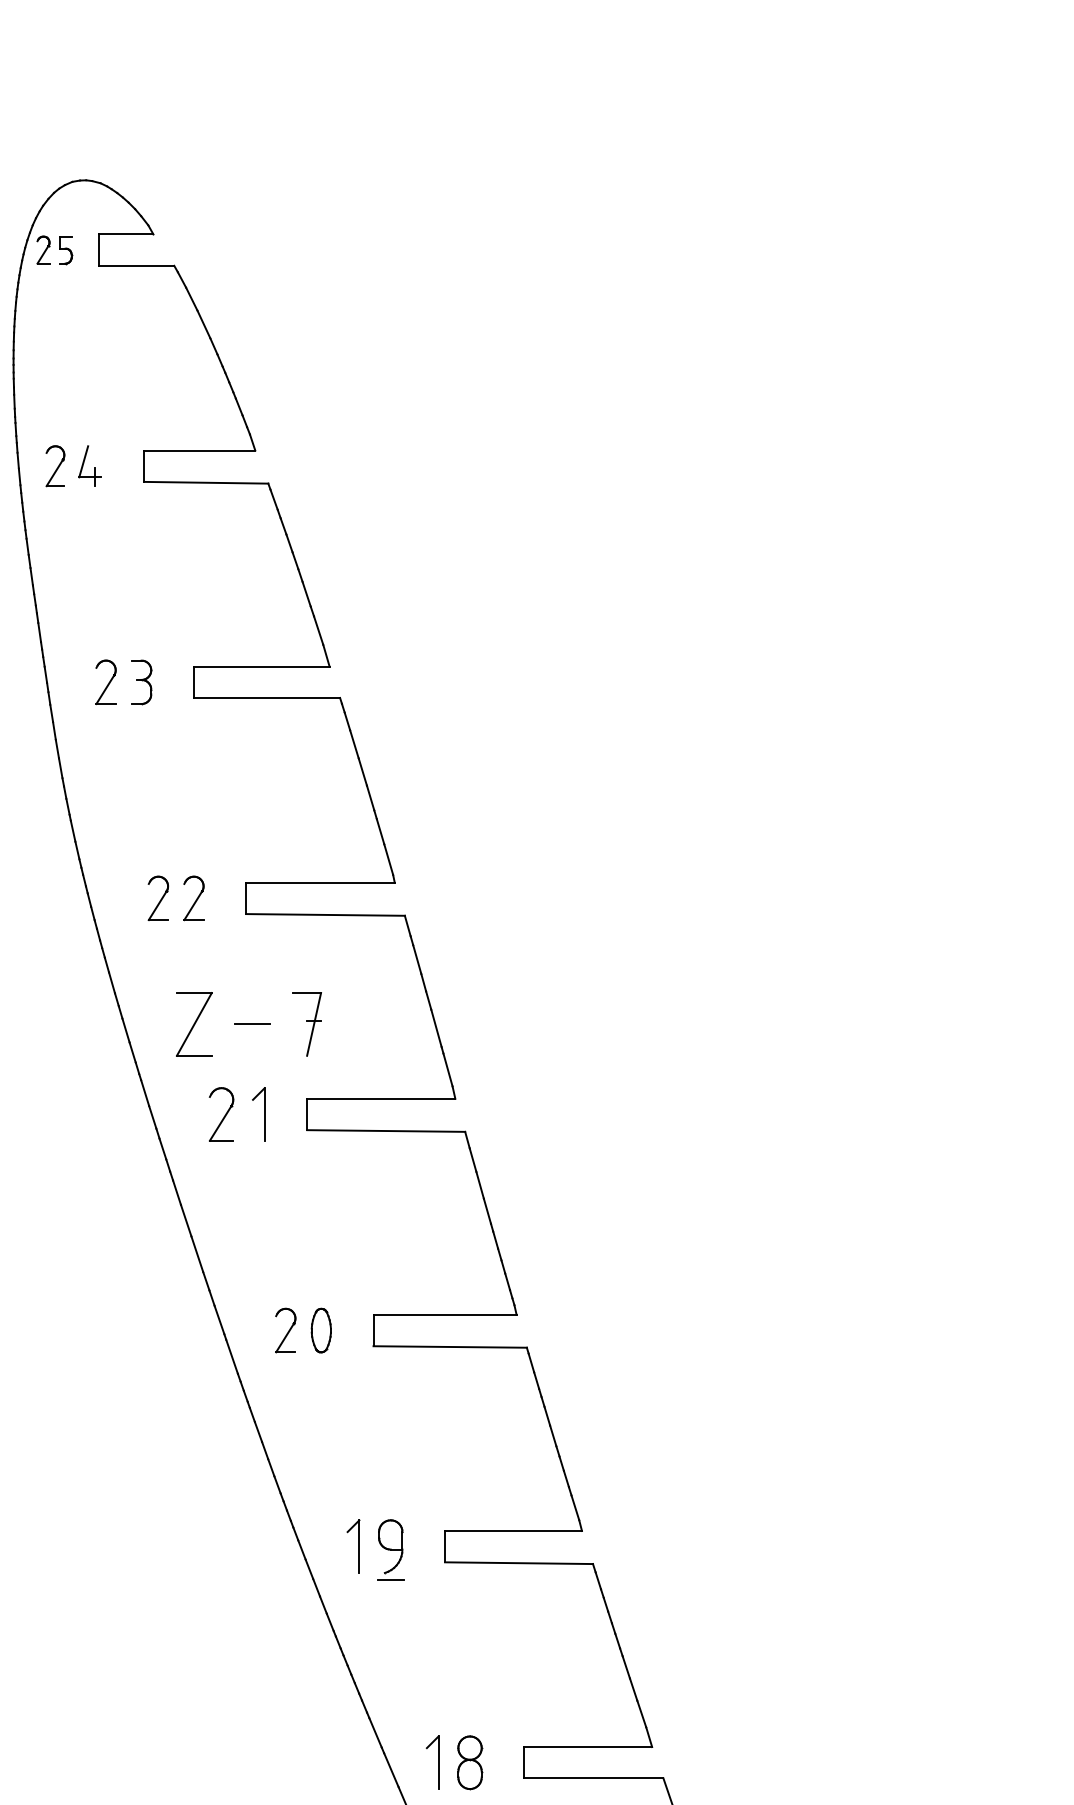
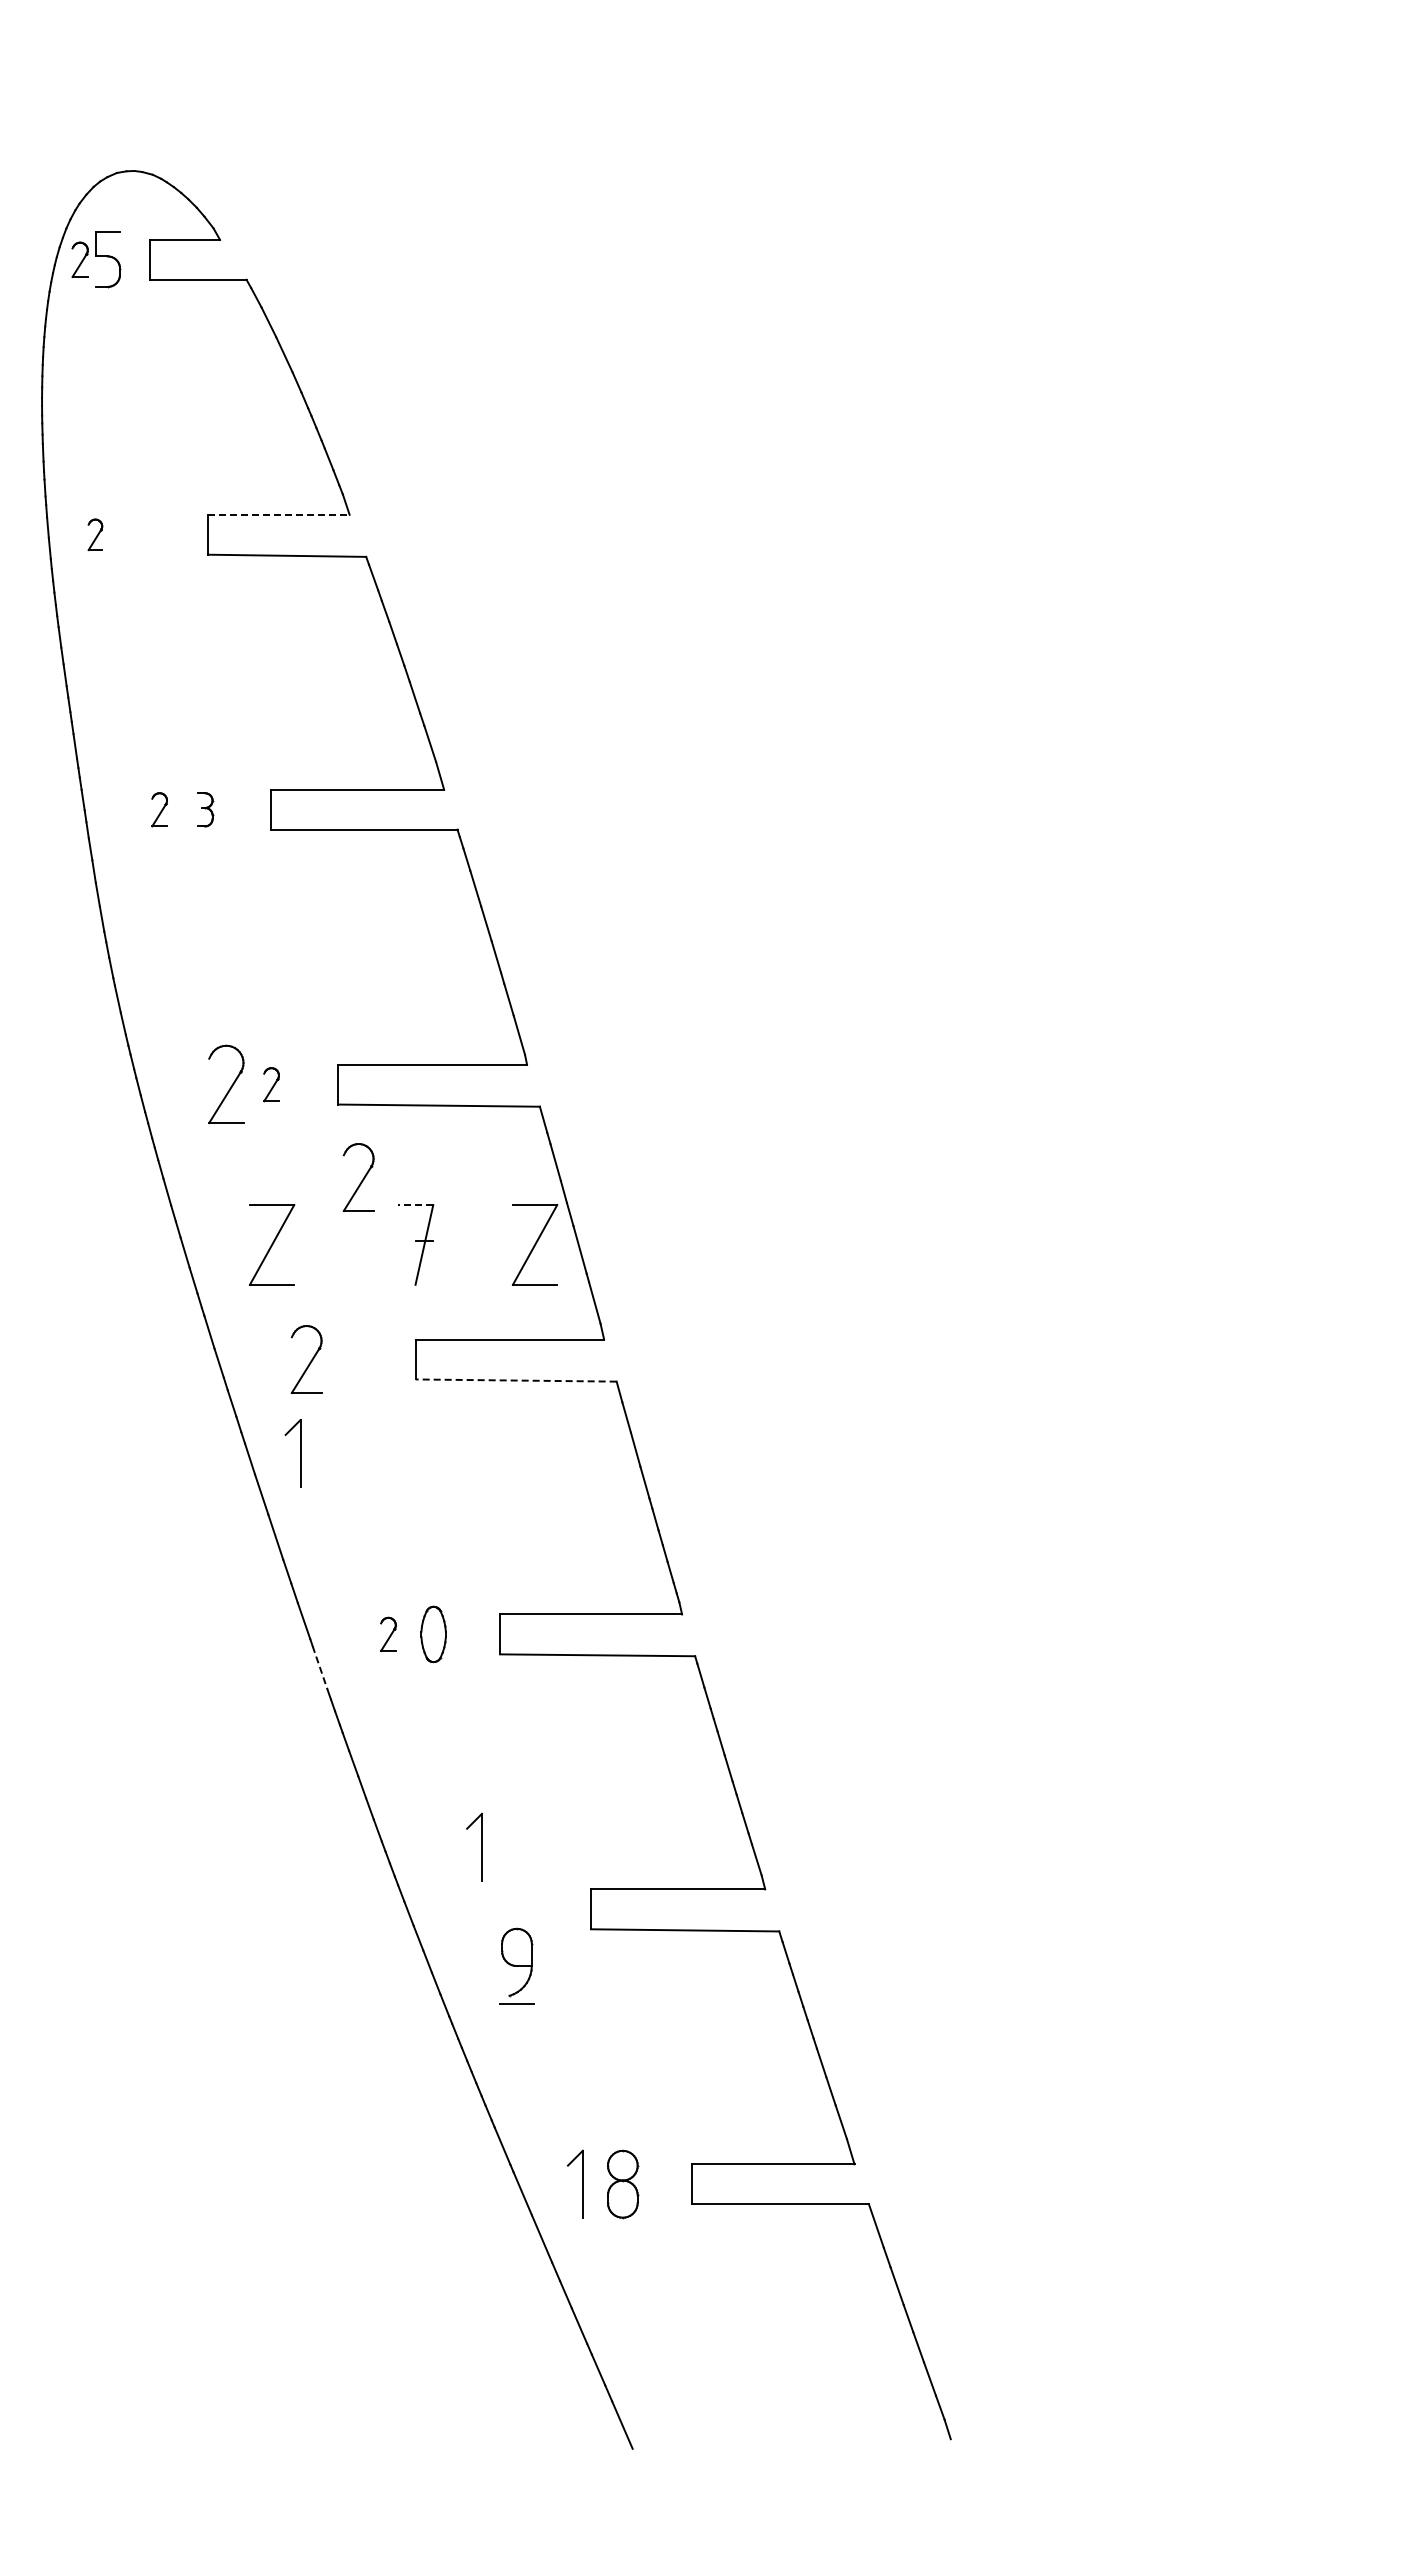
part: (65, 250) -> (108, 260), size x1.6
line: (199, 450) -> (278, 514), solid -> dashed
part: (55, 466) -> (95, 534), size x0.6
part: (90, 466) -> (139, 534), removed
part: (105, 682) -> (159, 809), size x0.6
part: (142, 682) -> (205, 809), size x0.6
part: (158, 898) -> (226, 1084), size x1.4
part: (193, 898) -> (271, 1084), size x0.6
part: (262, 971) -> (358, 1177), added
line: (307, 993) -> (415, 1205), solid -> dashed
line: (252, 1024) -> (345, 1244), removed
part: (401, 1024) -> (535, 1244), added
part: (264, 1114) -> (300, 1453), moved
line: (385, 1130) -> (515, 1380), solid -> dashed
part: (285, 1330) -> (388, 1634), size x0.6
line: (232, 1356) -> (320, 1667), solid -> dashed
part: (358, 1545) -> (481, 1846), moved
part: (390, 1549) -> (516, 1965), moved

